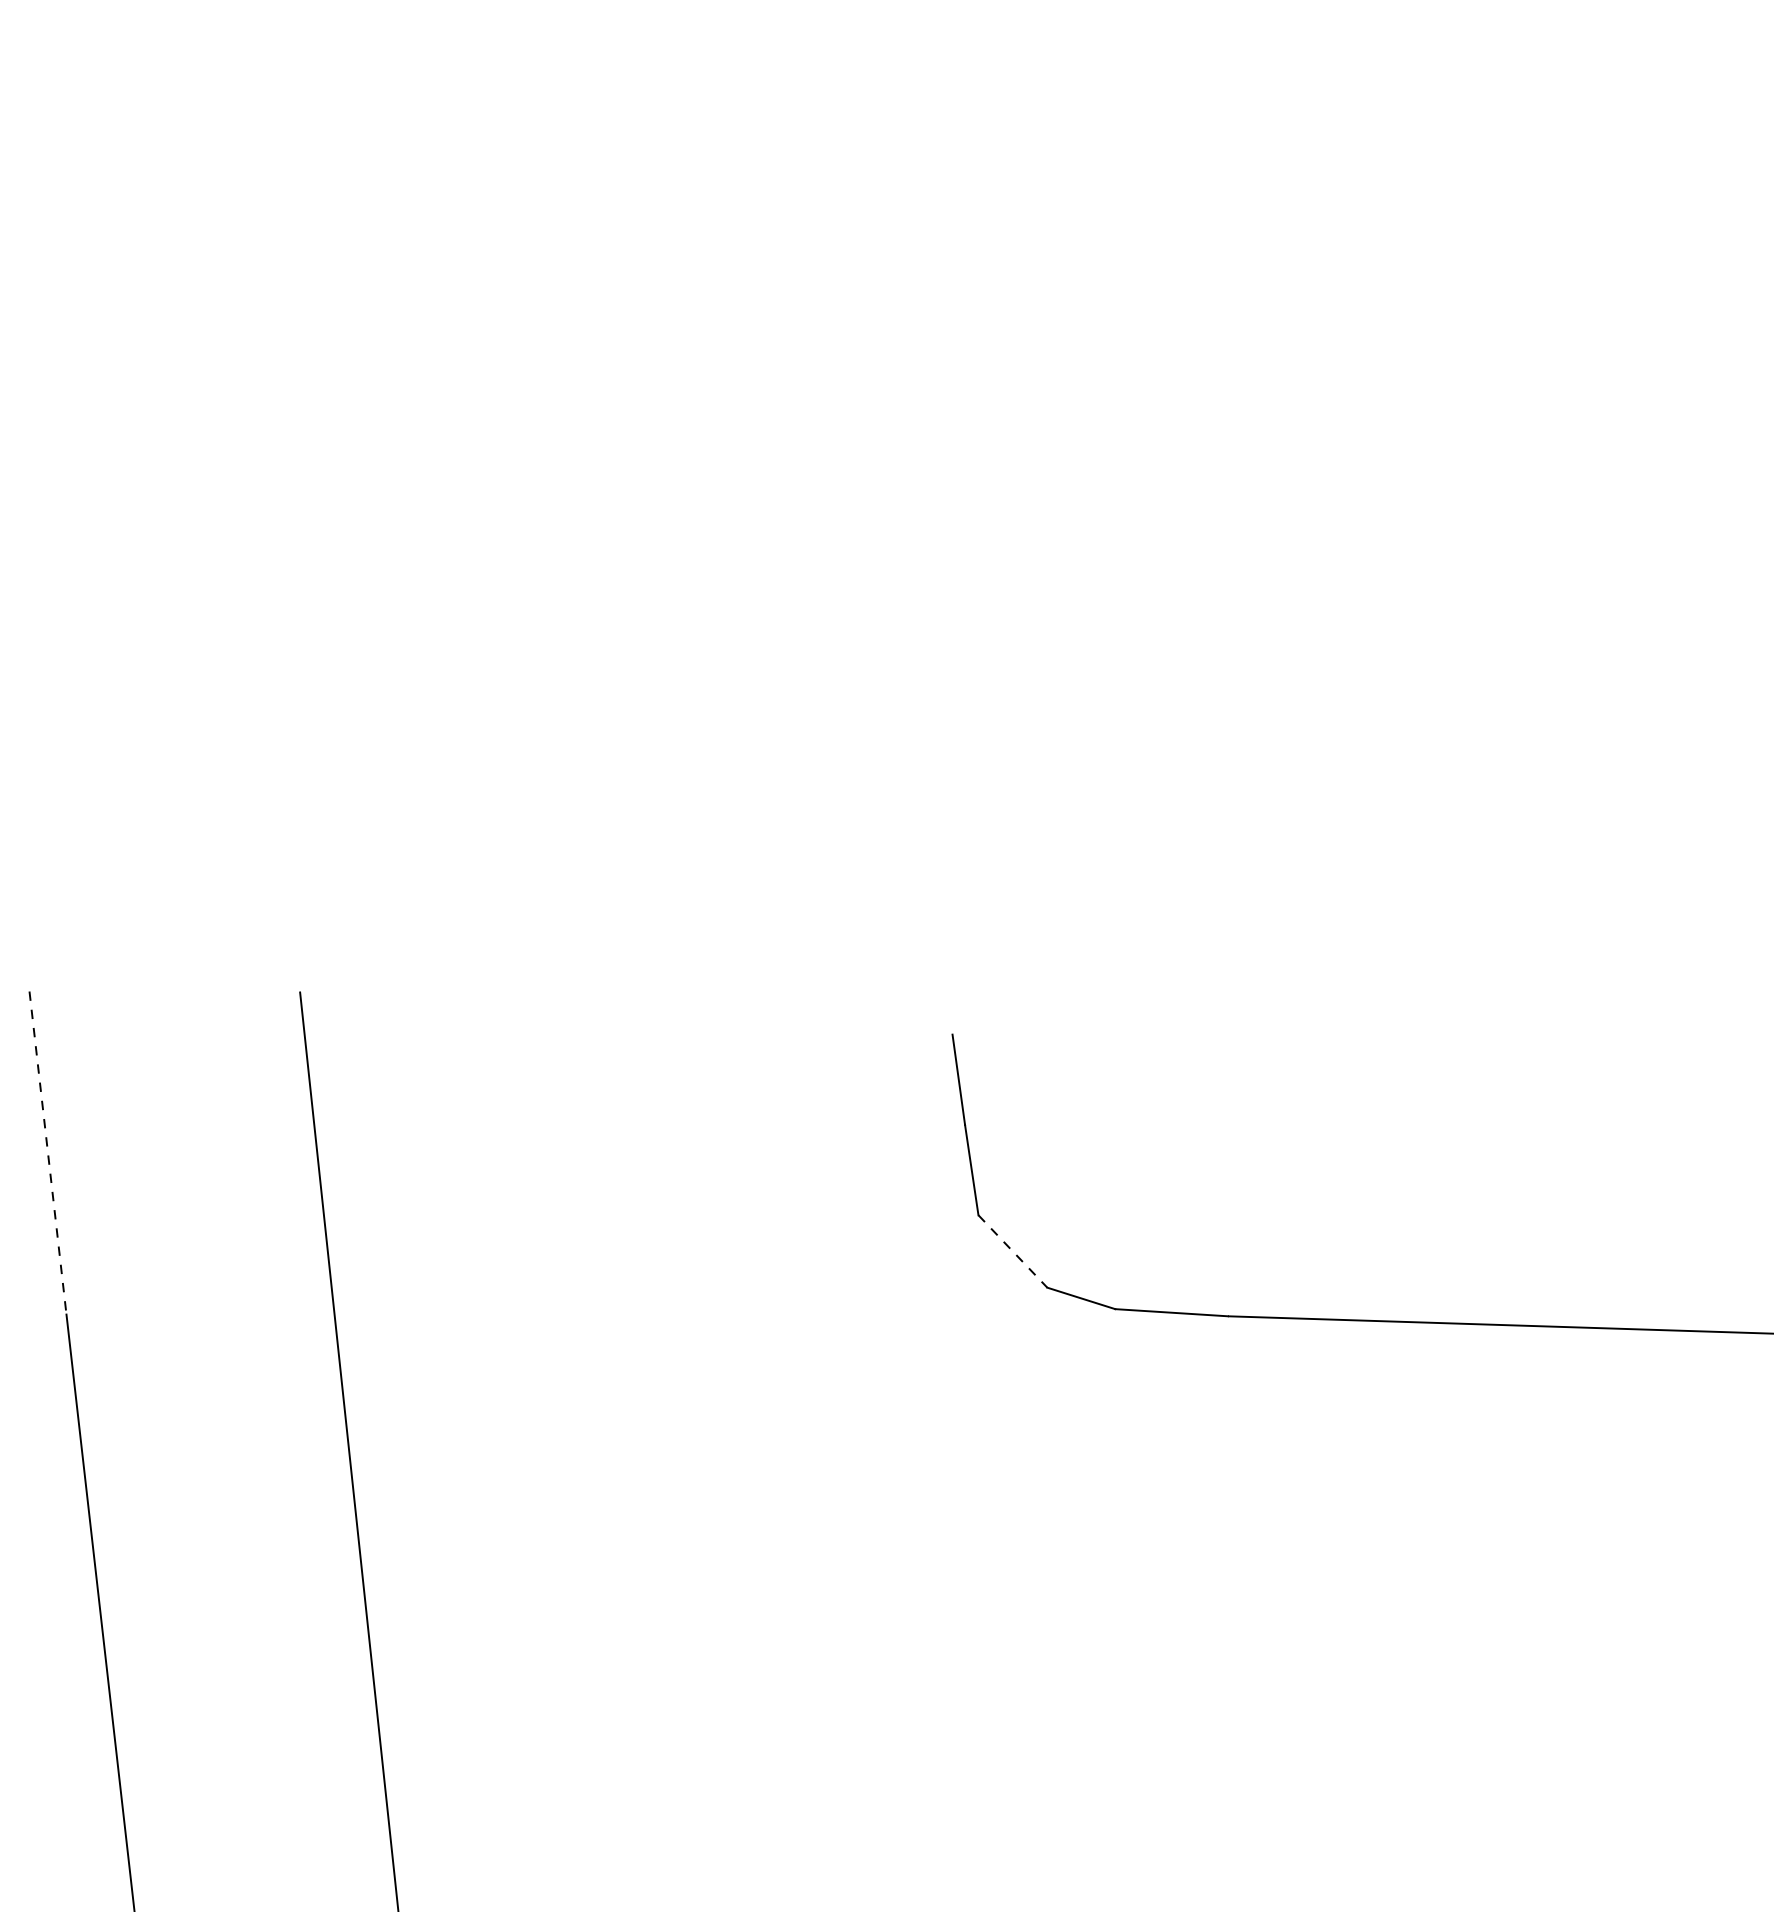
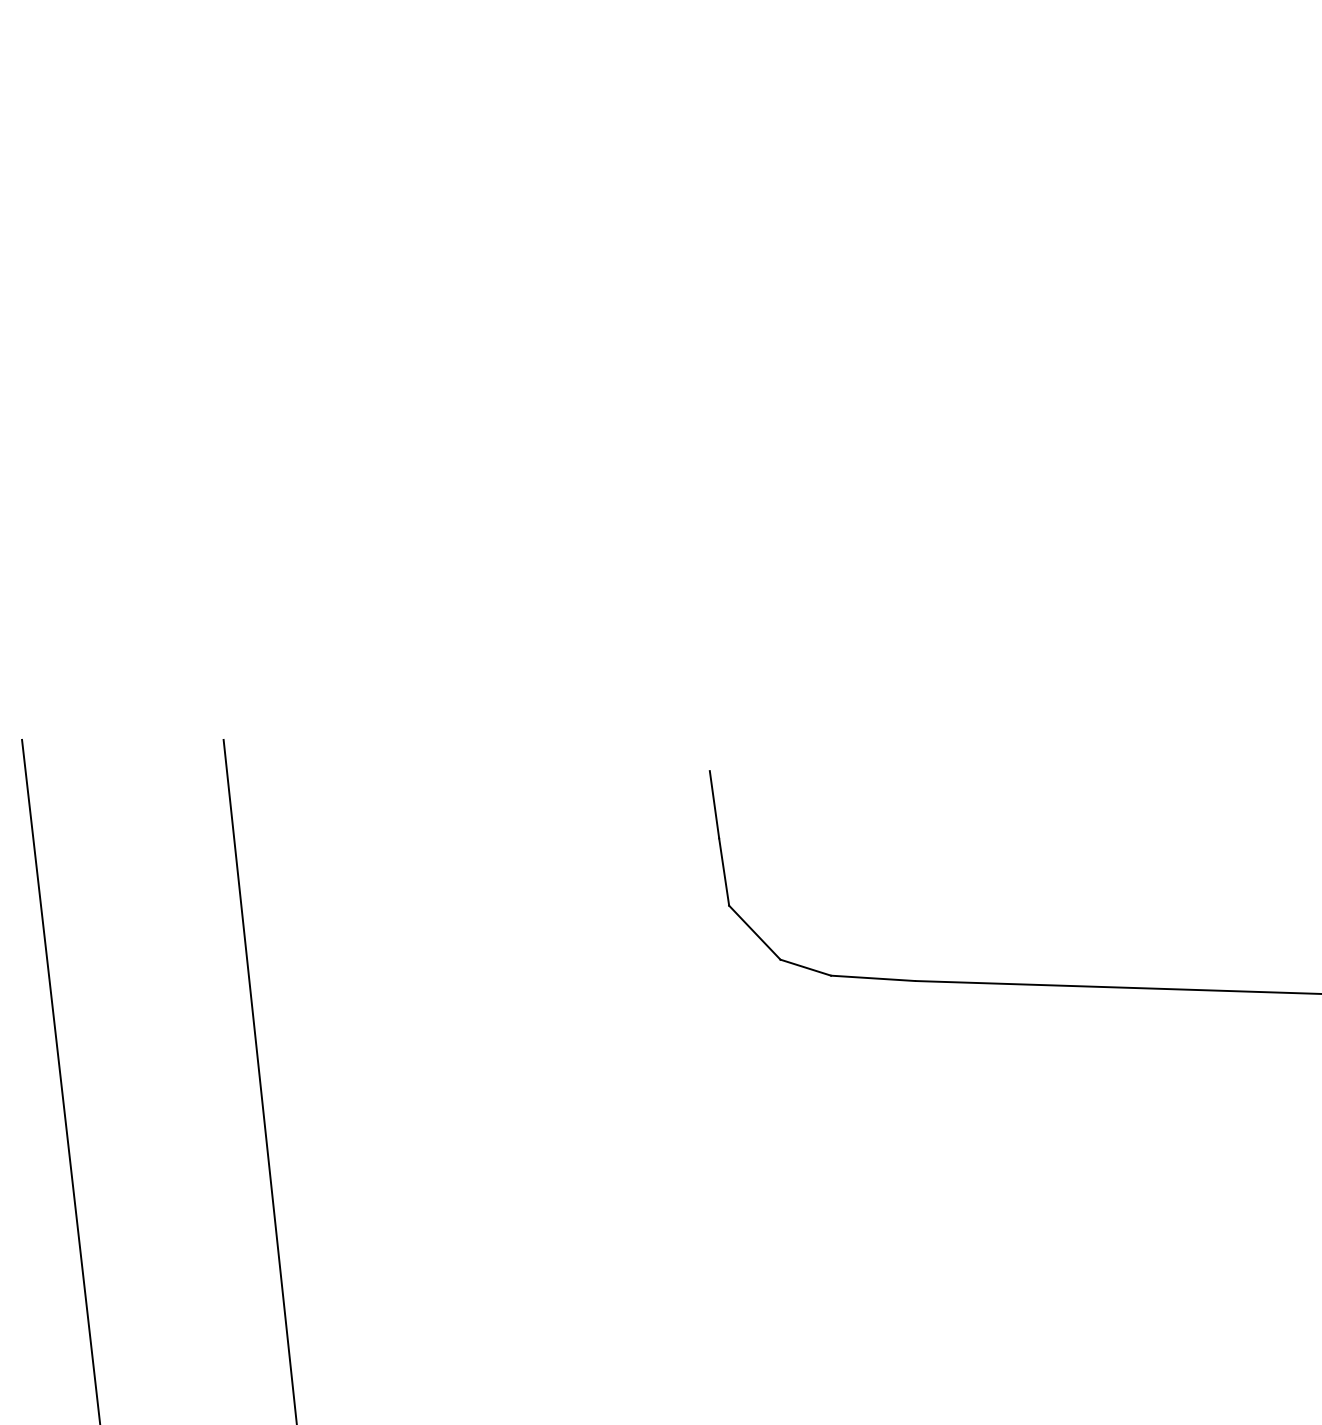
line: (47, 1151) -> (35, 858), dashed -> solid
line: (1013, 1252) -> (755, 933), dashed -> solid

